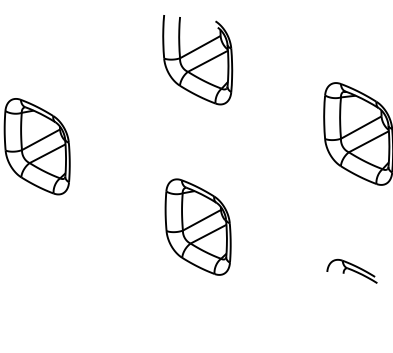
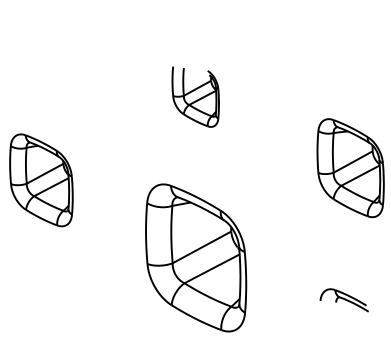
part: (197, 59) -> (195, 96), size x0.7
part: (198, 226) -> (196, 257), size x1.6

